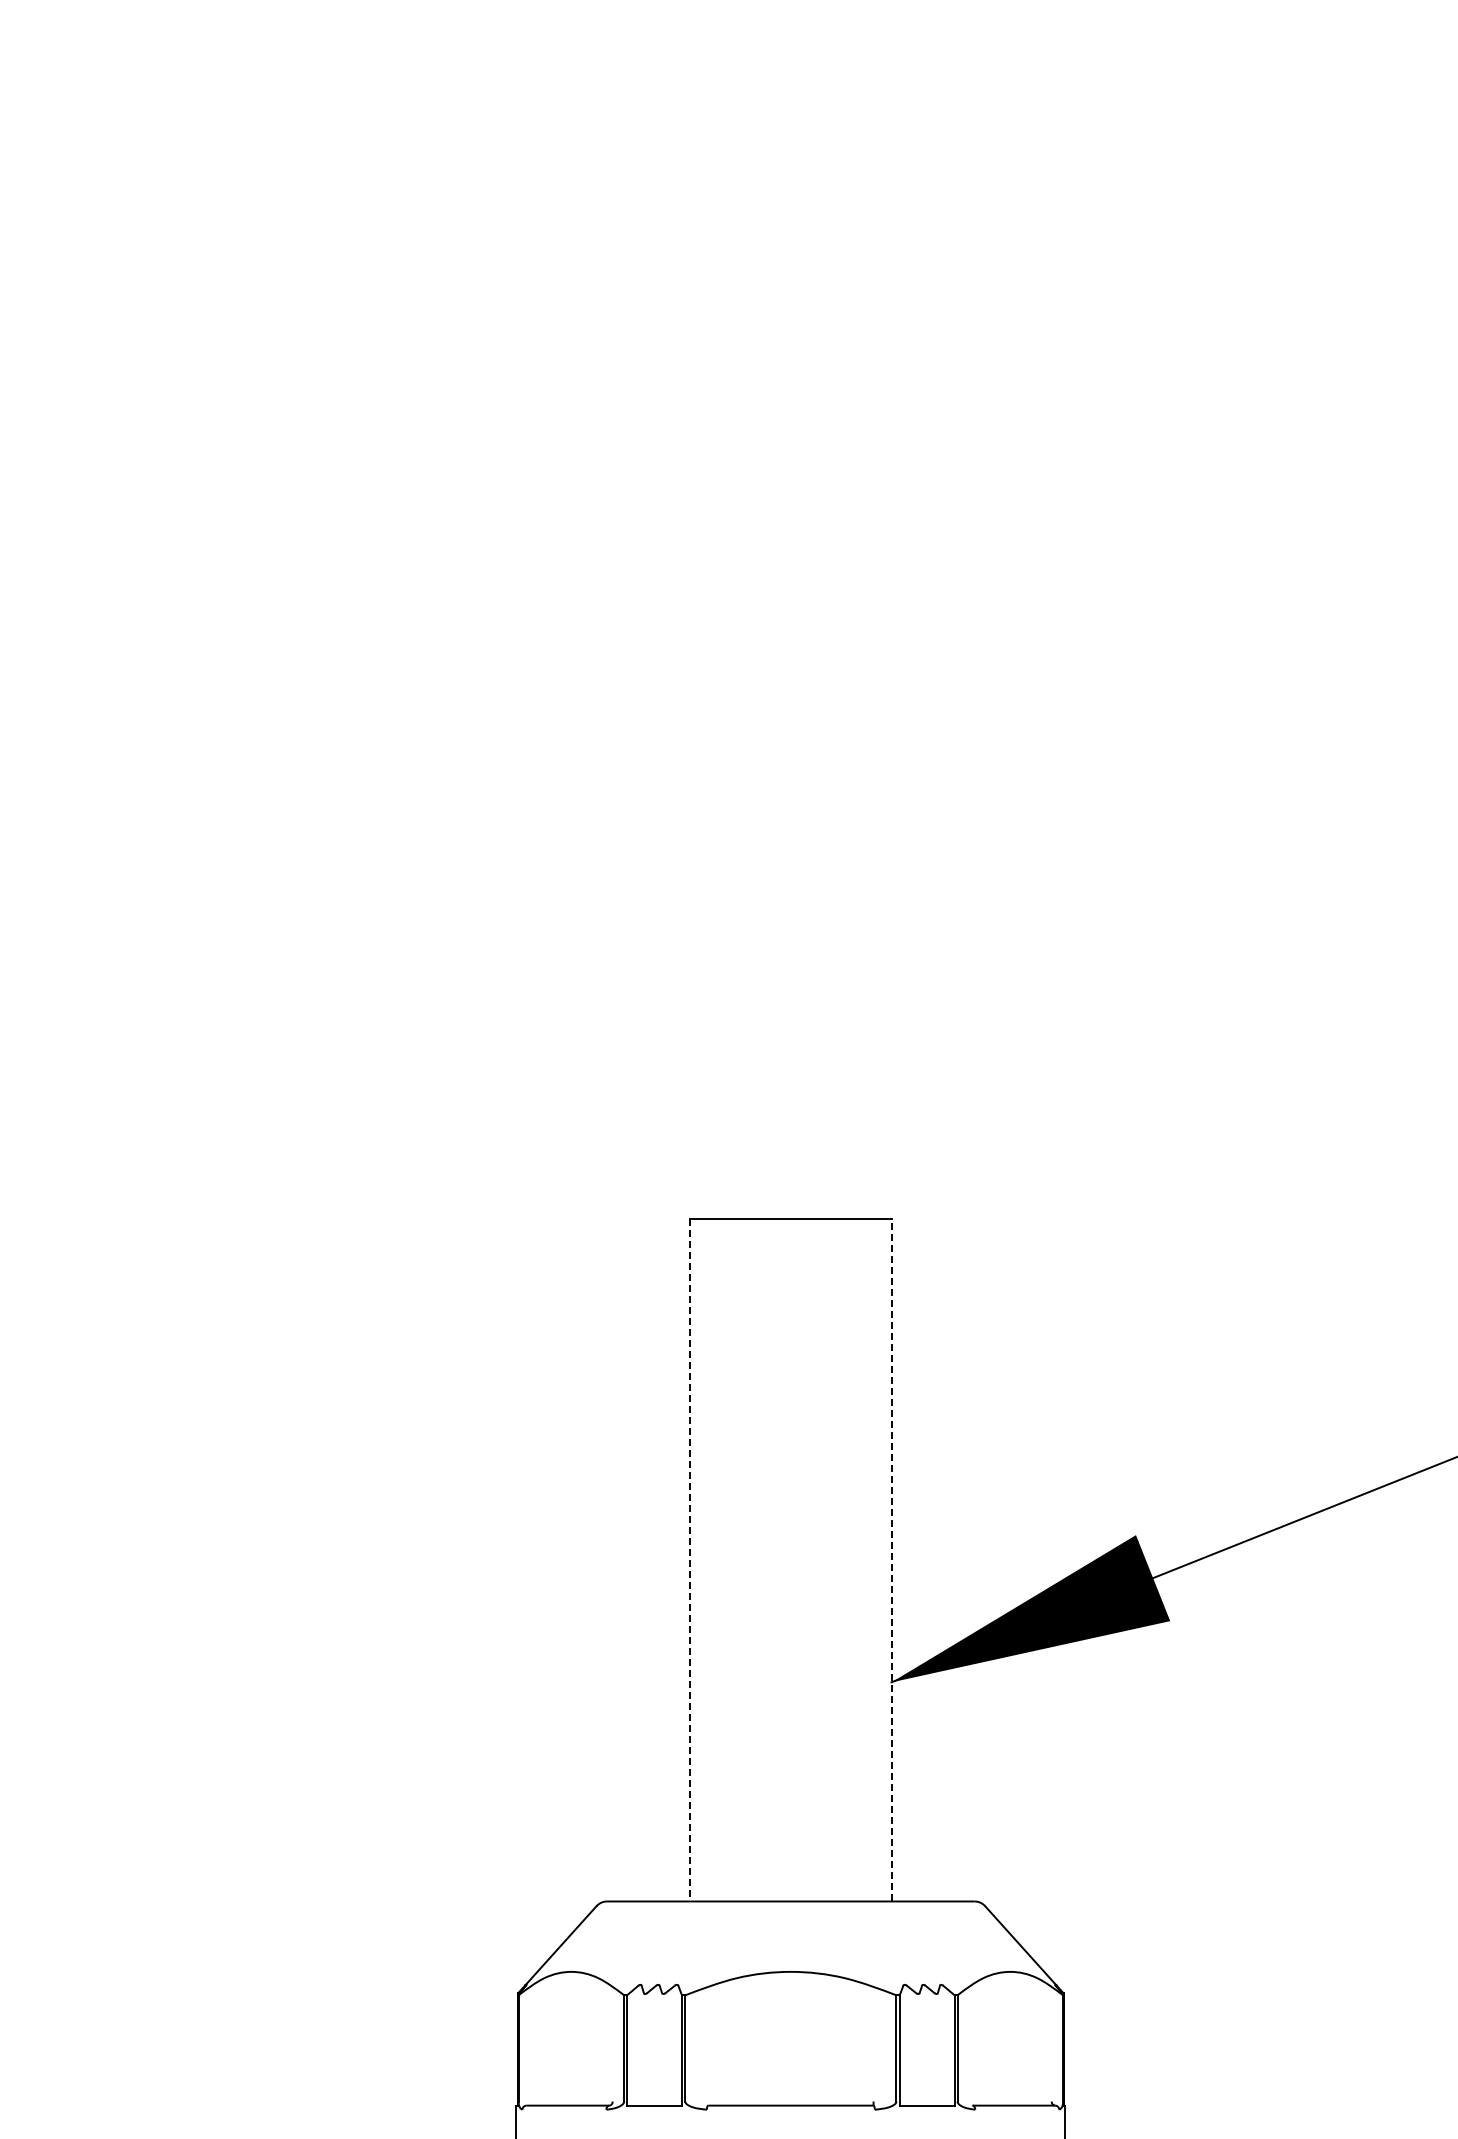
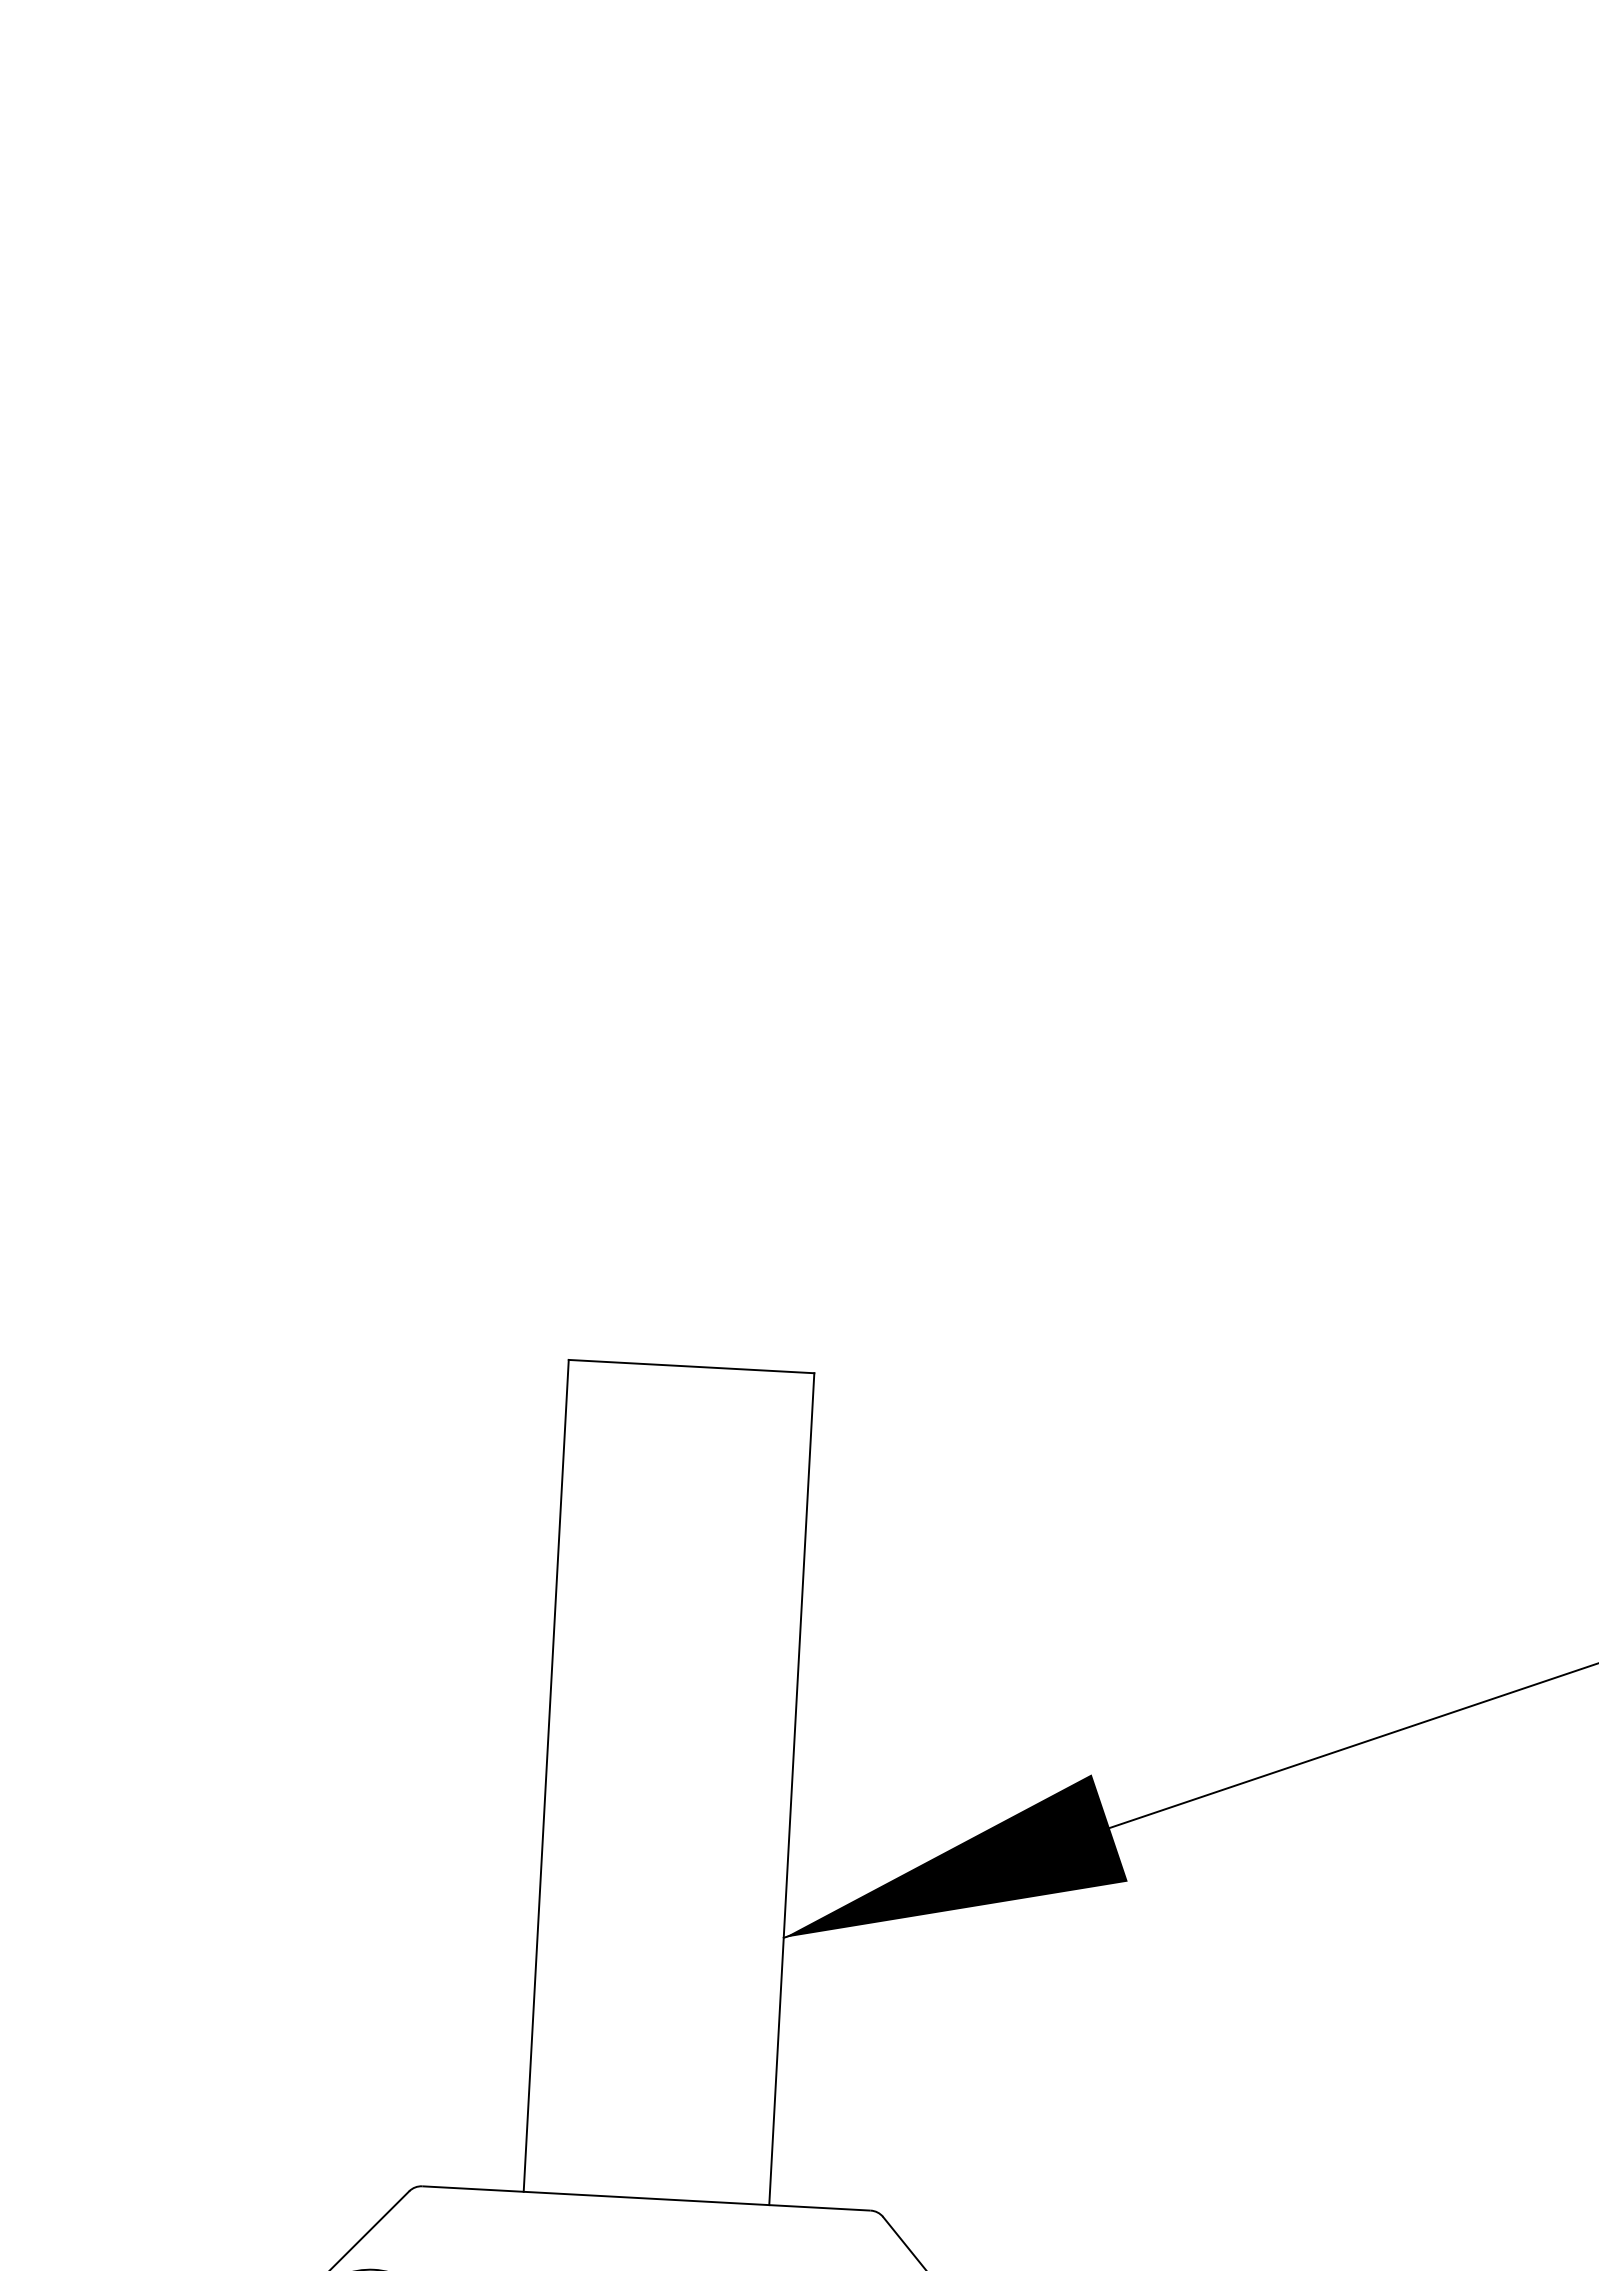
line: (891, 1559) -> (791, 1787), dashed -> solid
line: (690, 1560) -> (546, 1775), dashed -> solid

